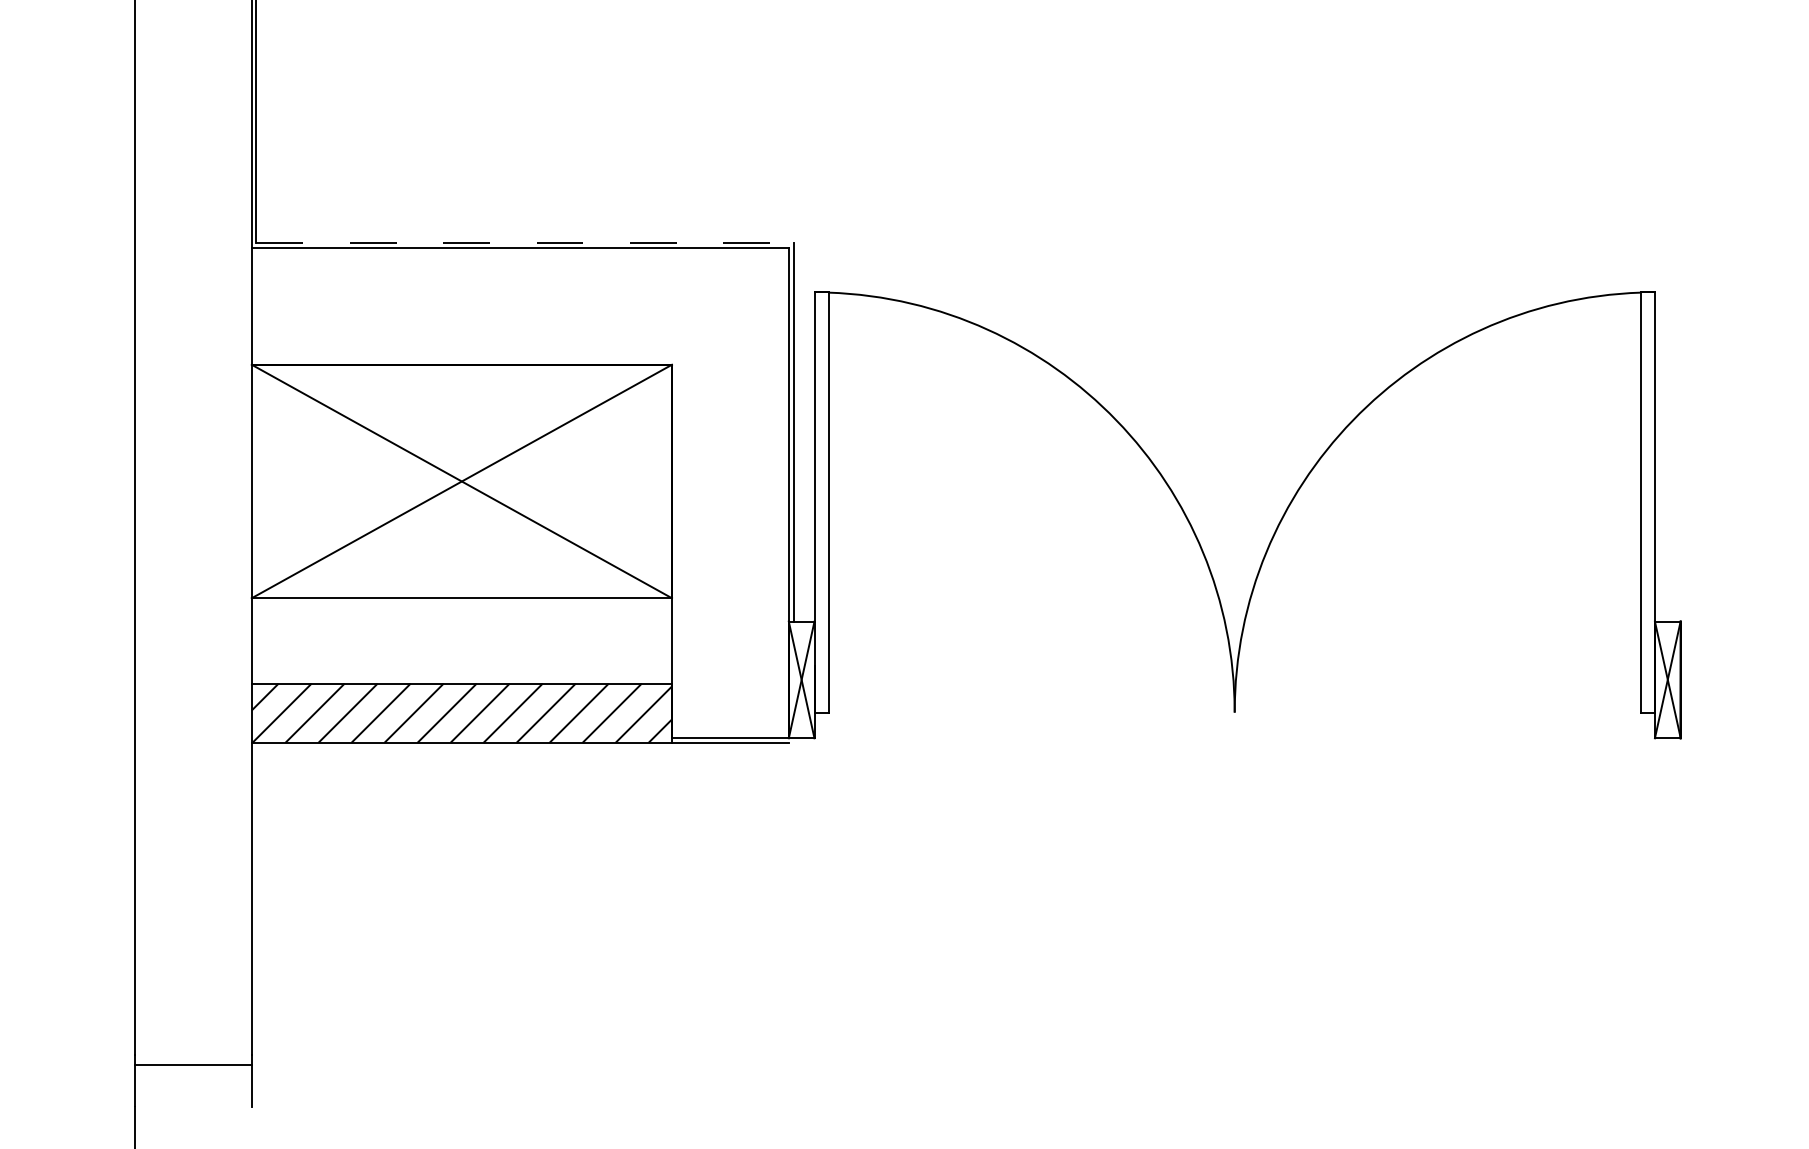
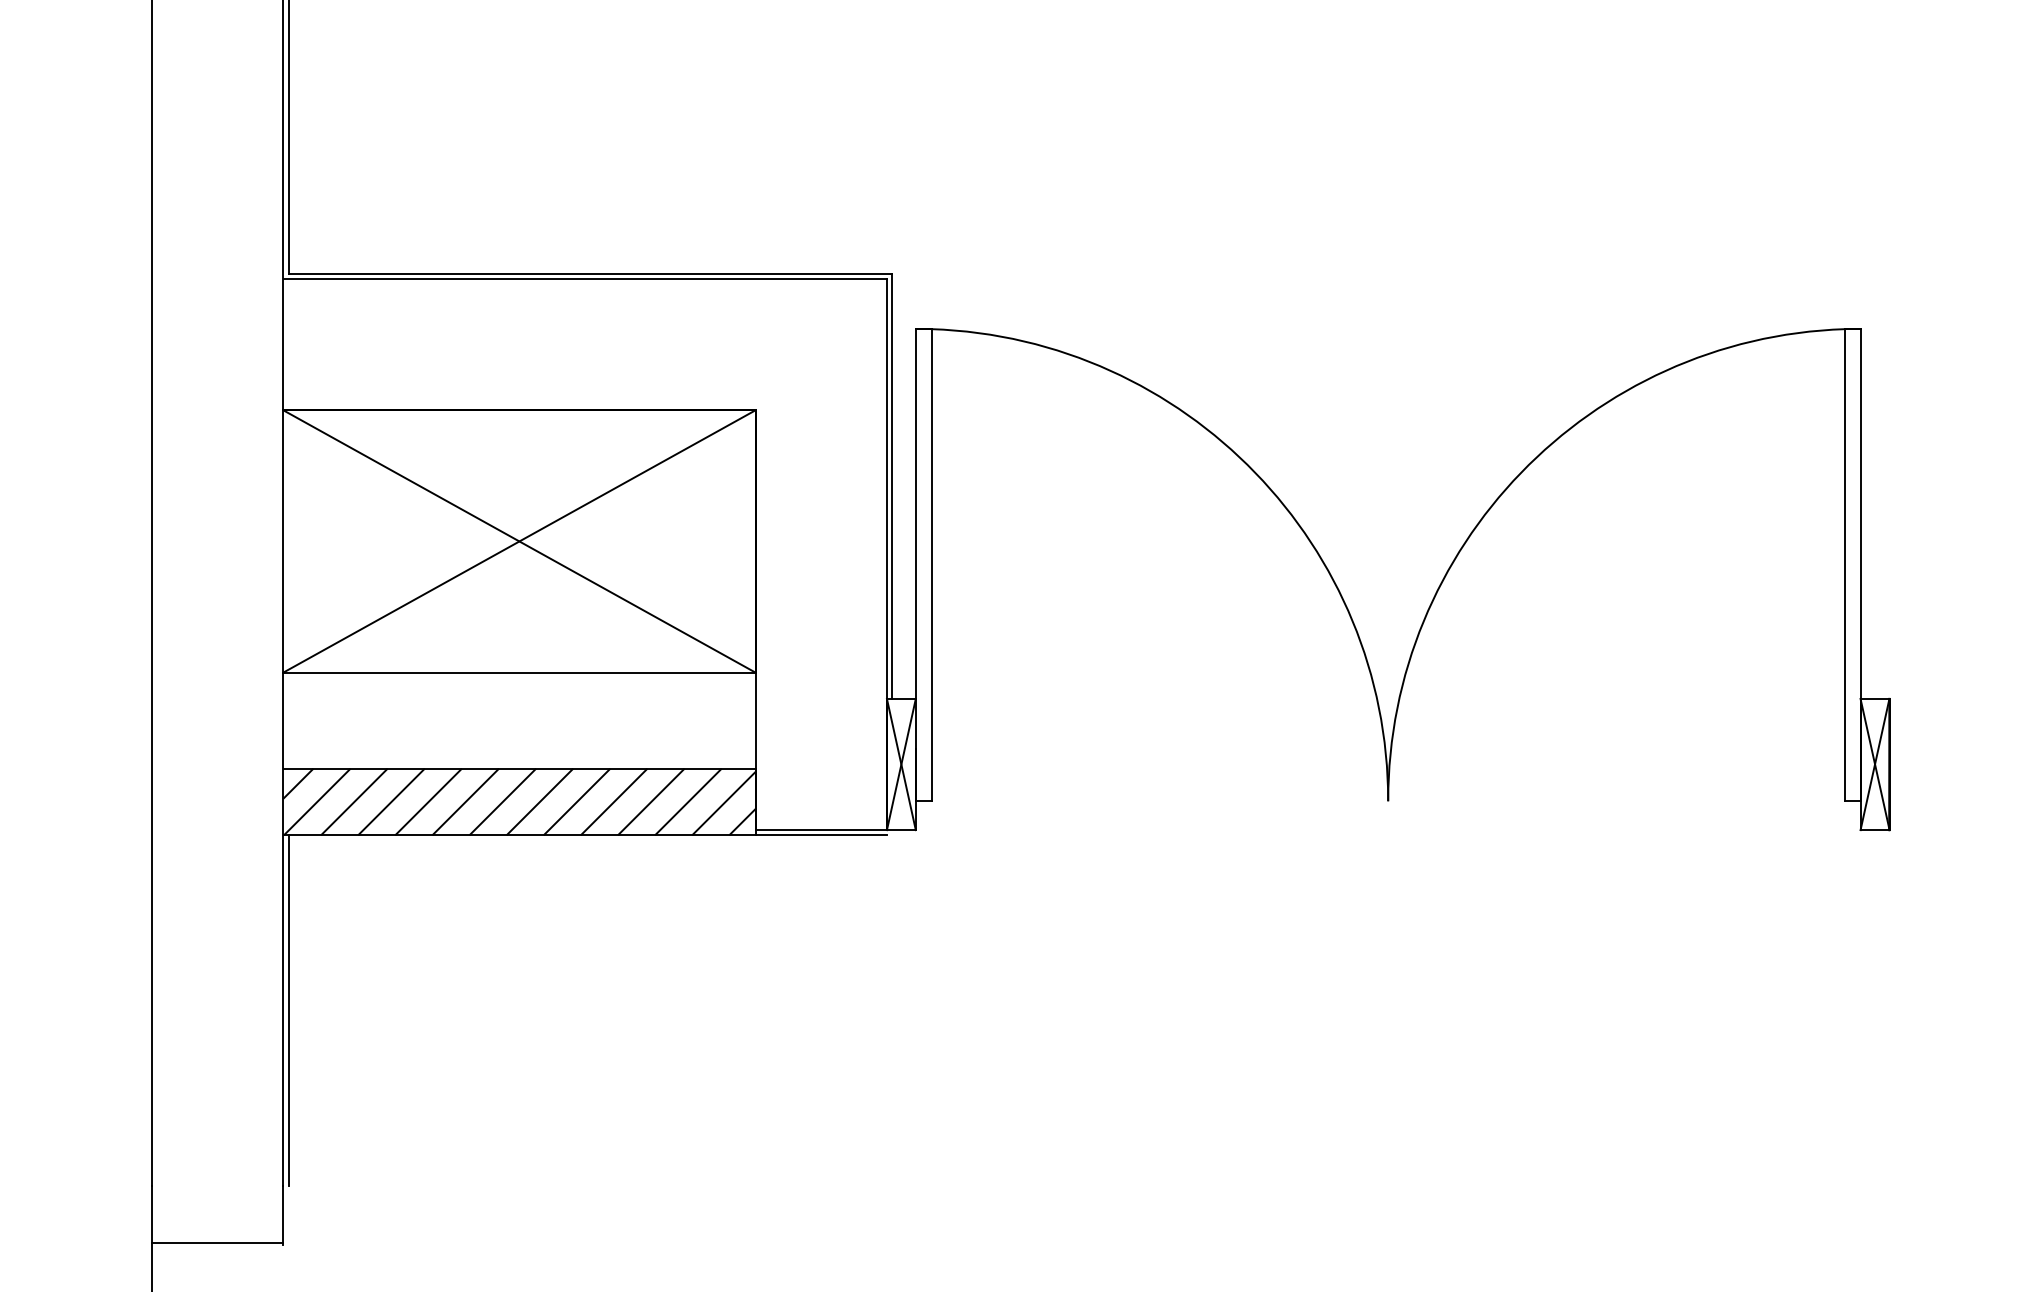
line: (525, 243) -> (590, 273), dashed -> solid
line: (256, 898) -> (288, 1010), added
line: (193, 1065) -> (217, 1243), moved

